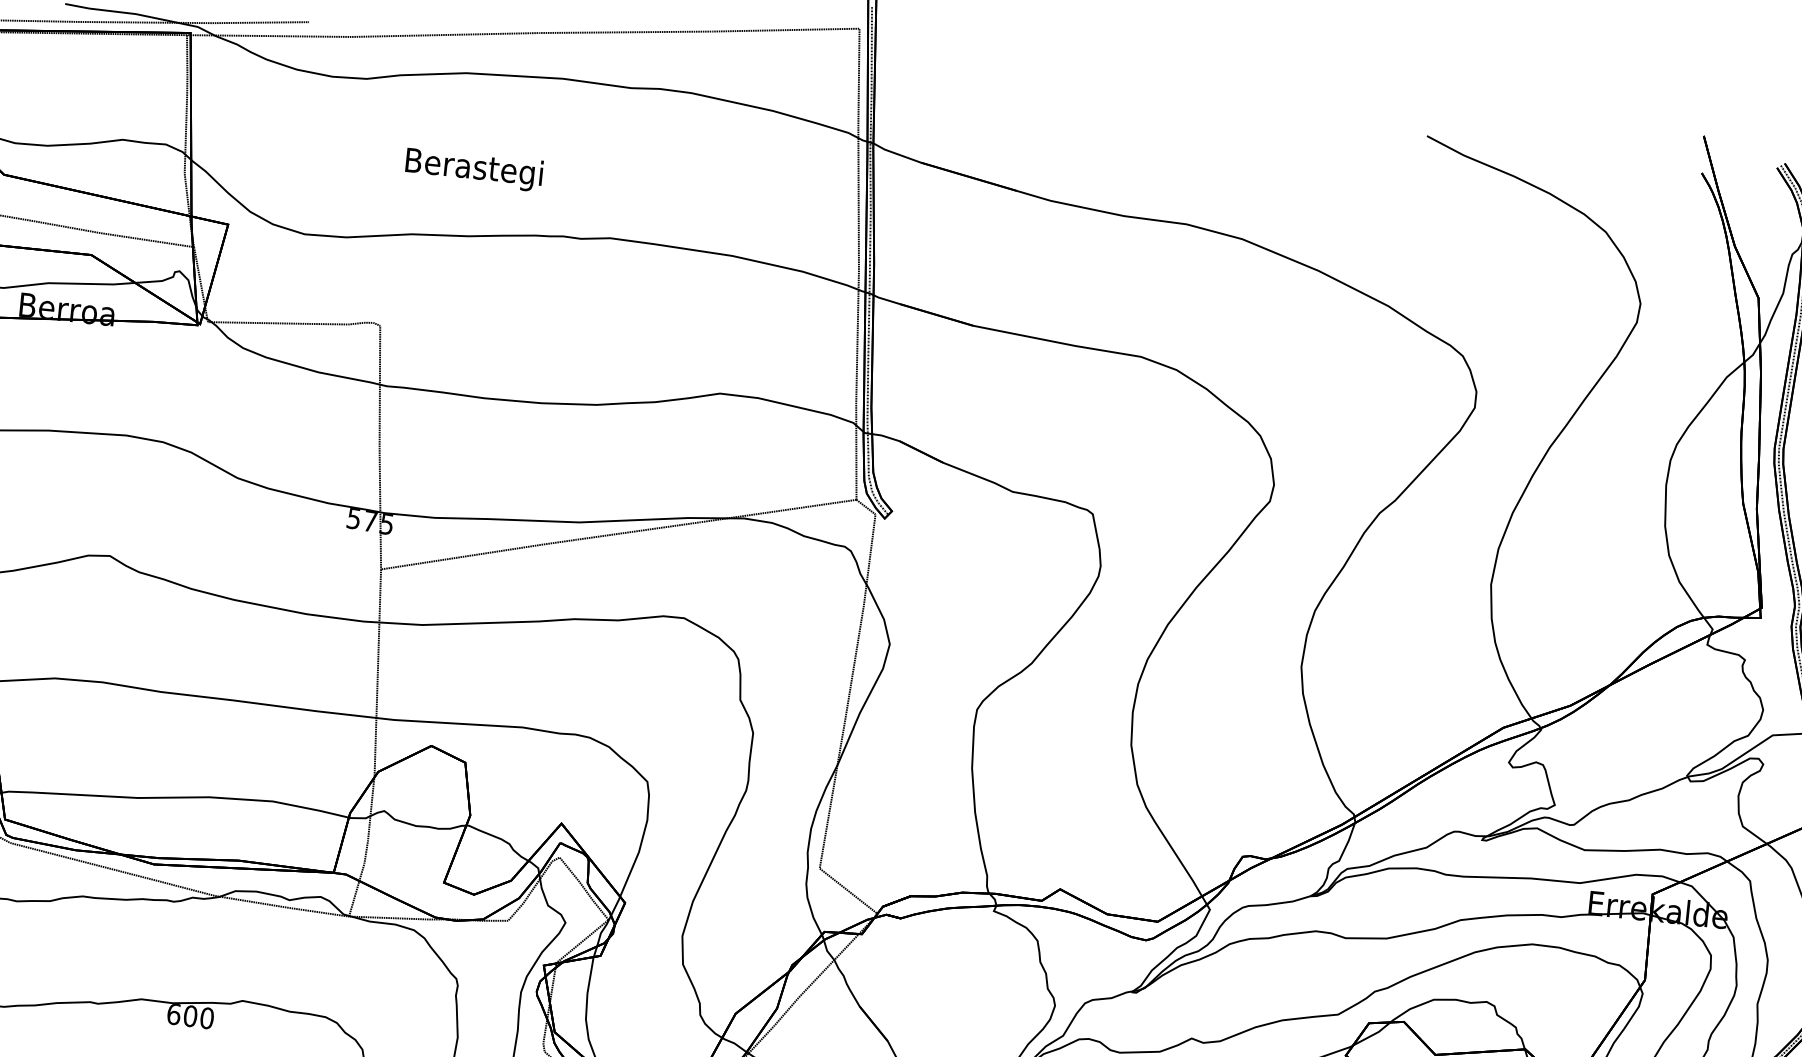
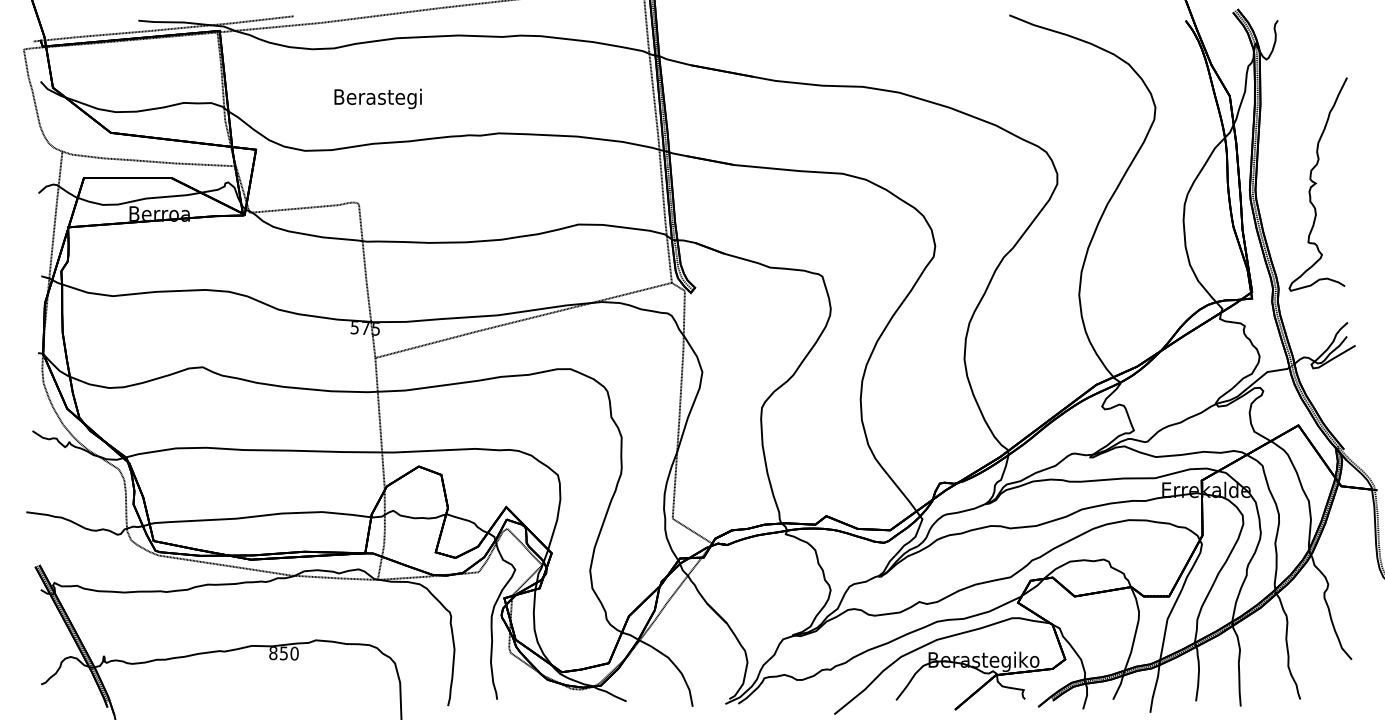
text: (473, 168) -> (377, 98), moved
text: (181, 1015) -> (278, 653), 600 -> 850

